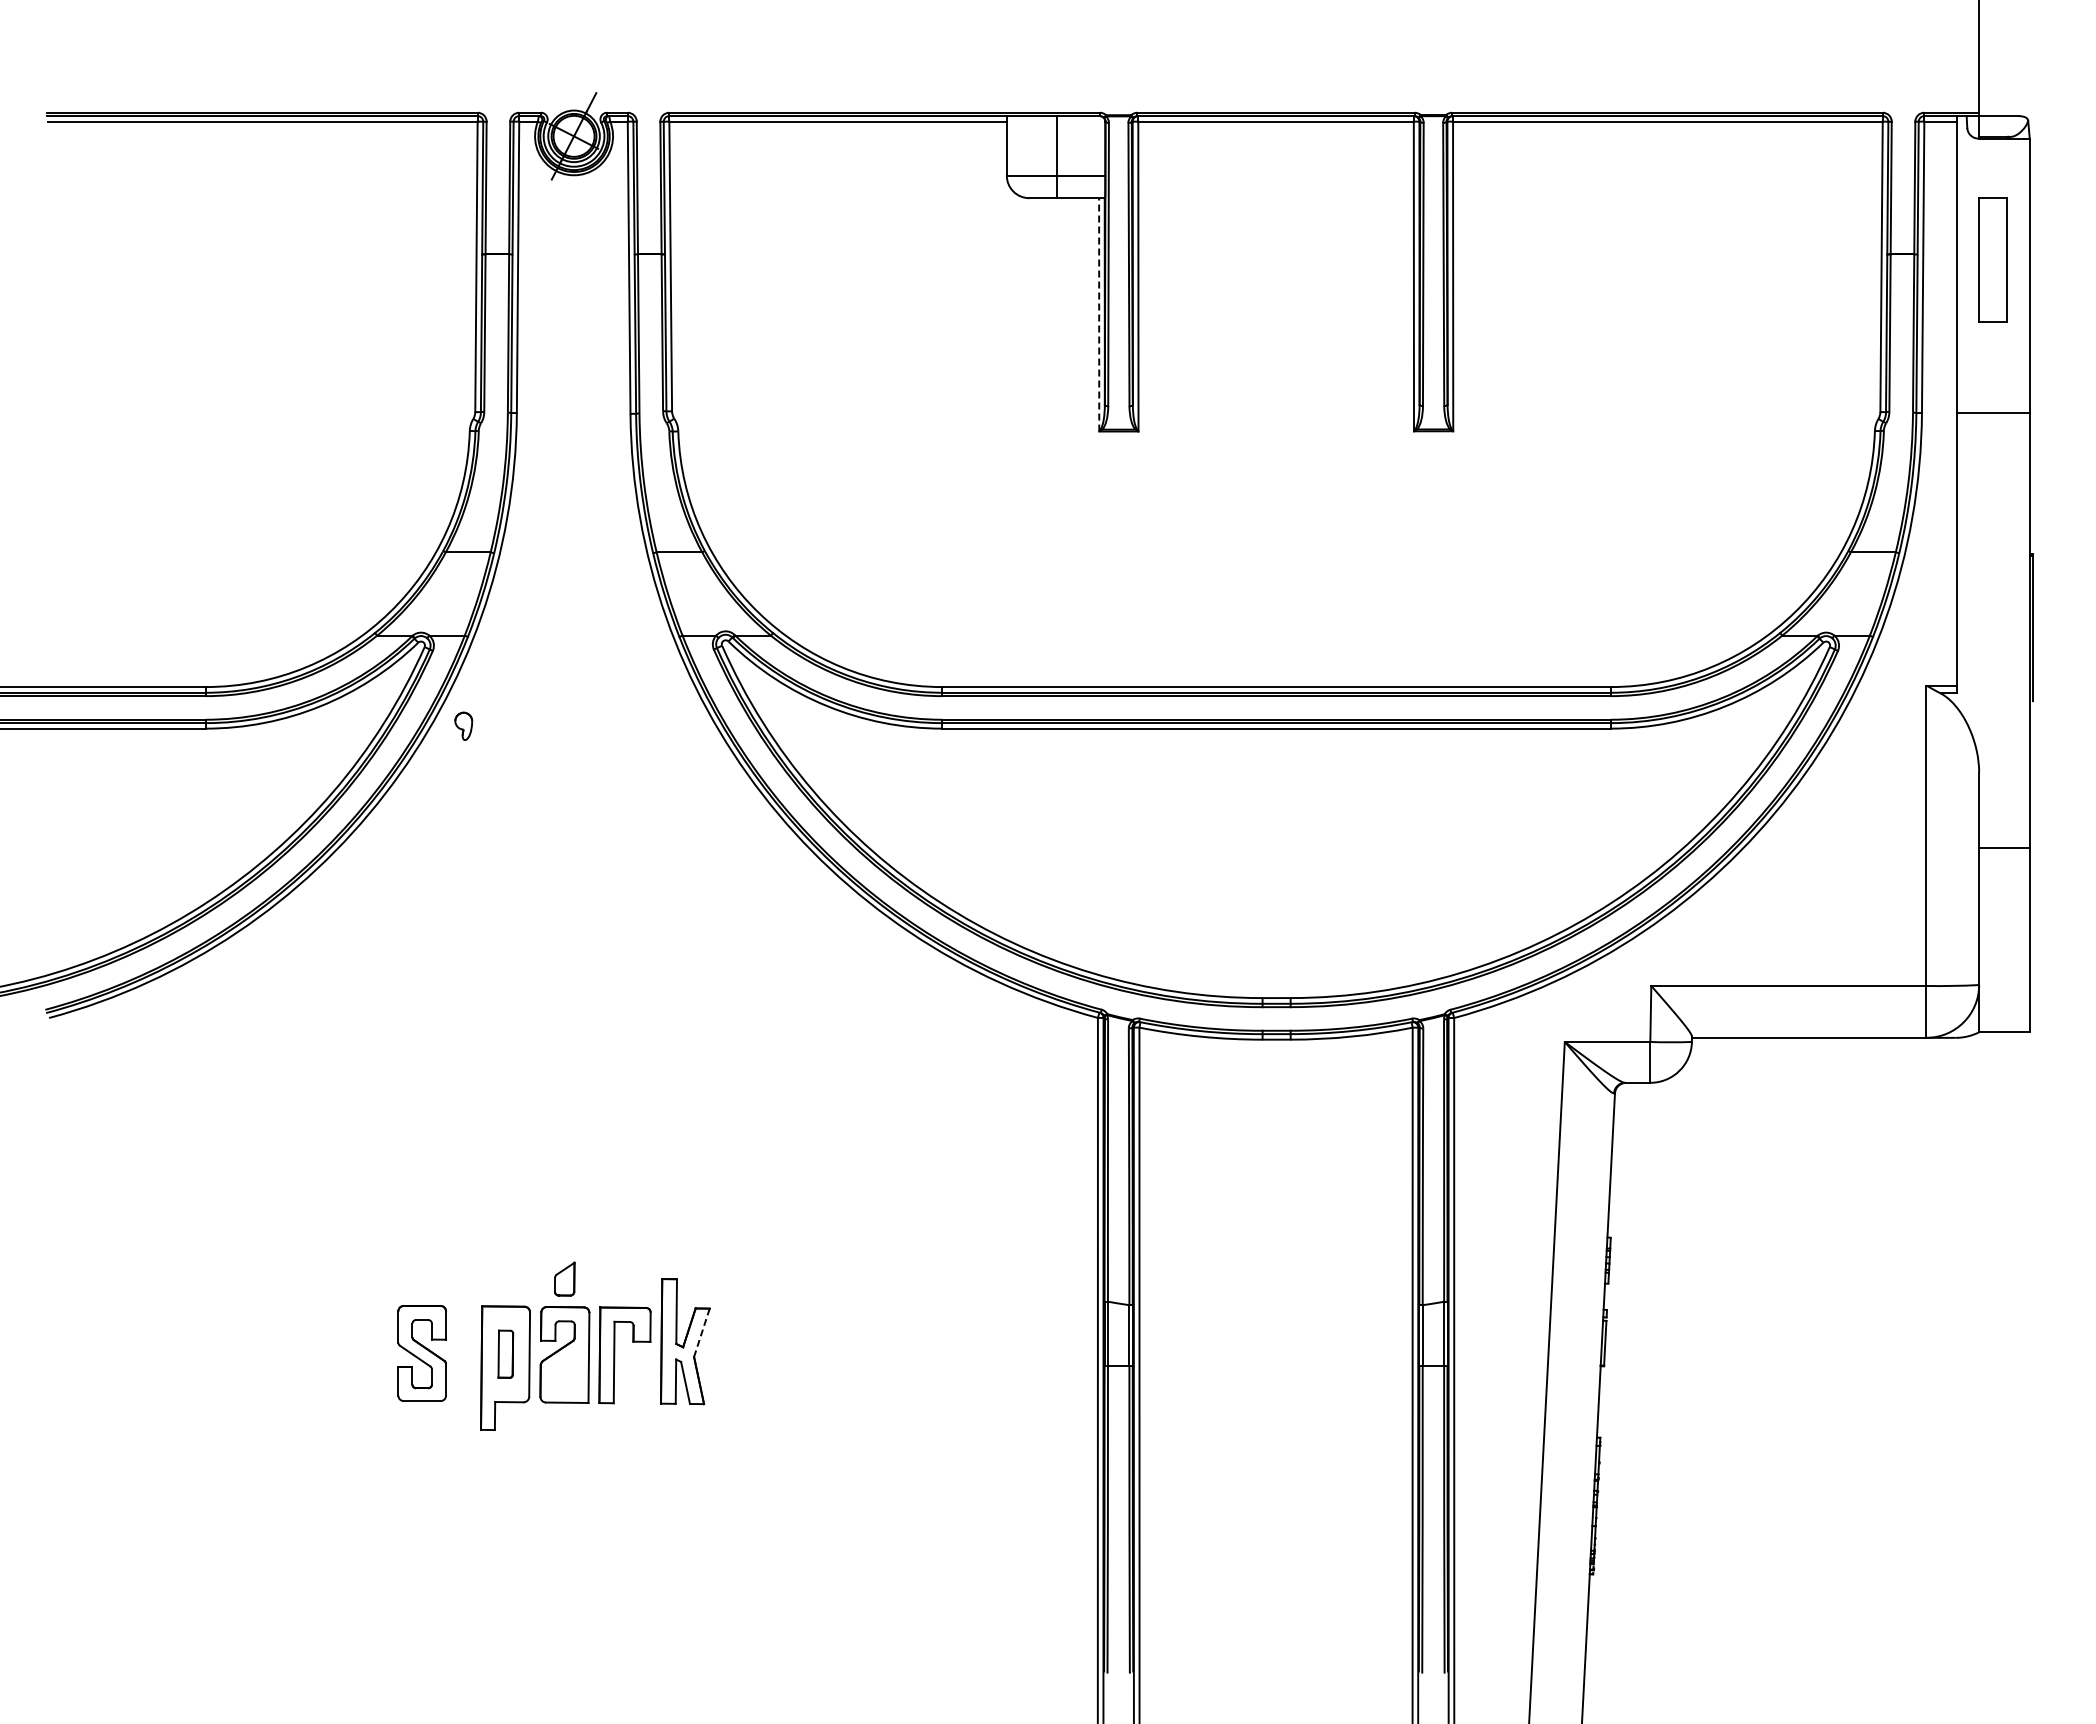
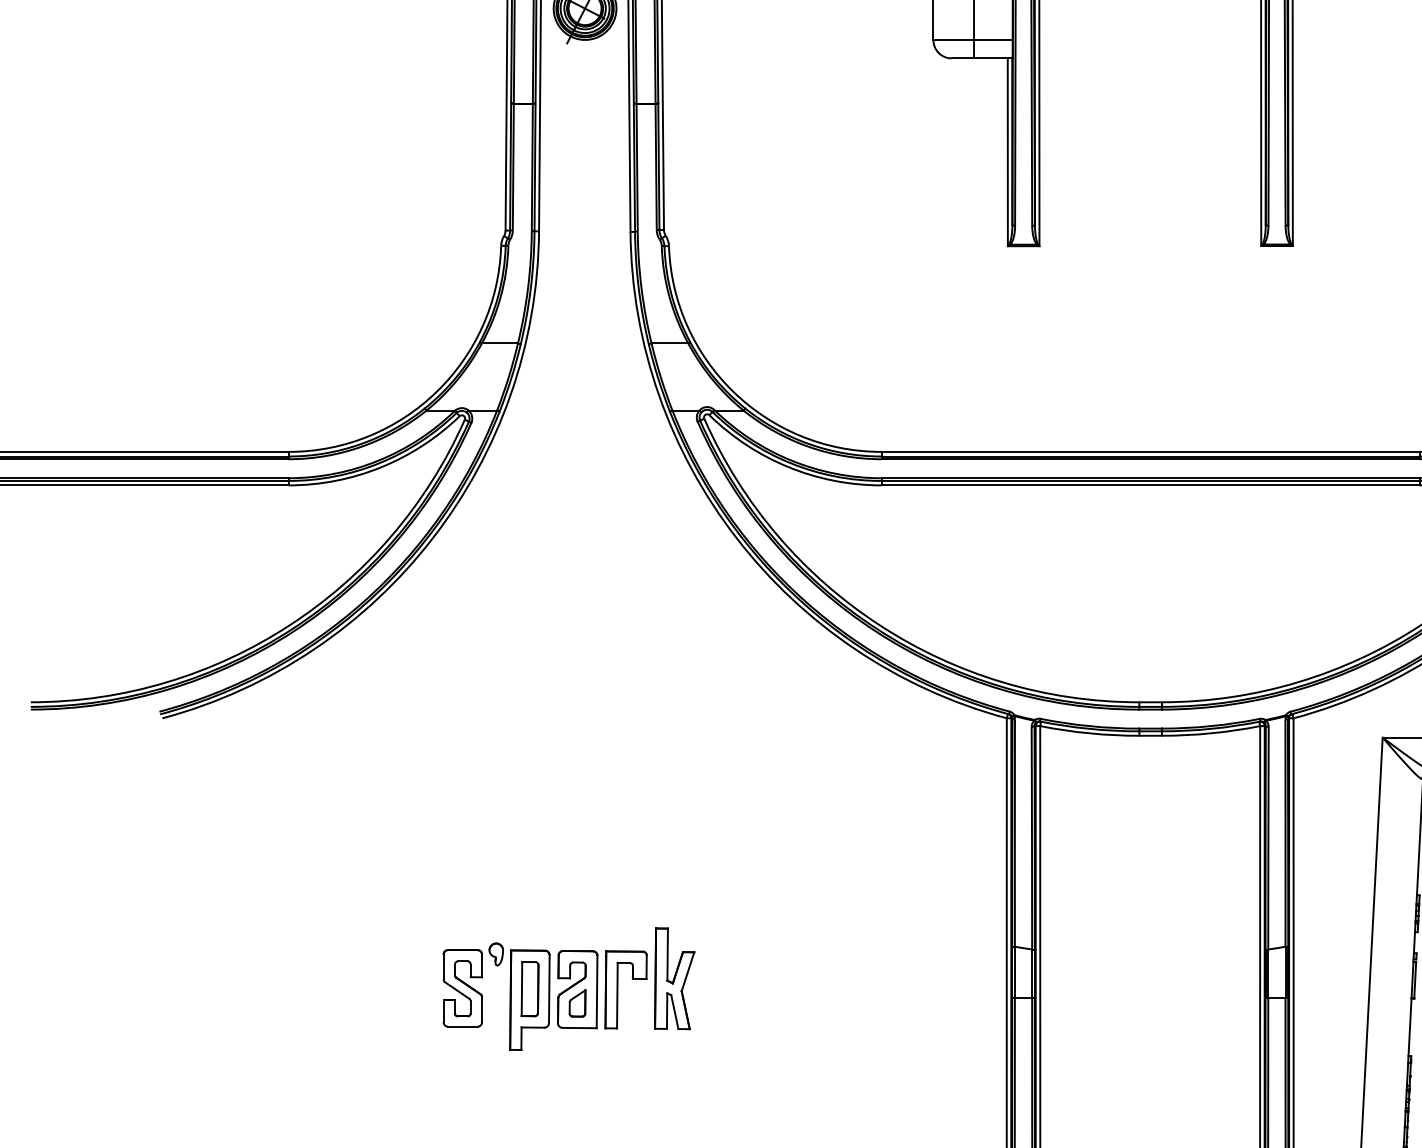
line: (1099, 314) -> (1008, 152), dashed -> solid
part: (463, 725) -> (496, 953), moved
part: (564, 1278) -> (577, 1002), moved
line: (701, 1333) -> (687, 972), dashed -> solid
part: (505, 1353) -> (529, 988), size x1.43

